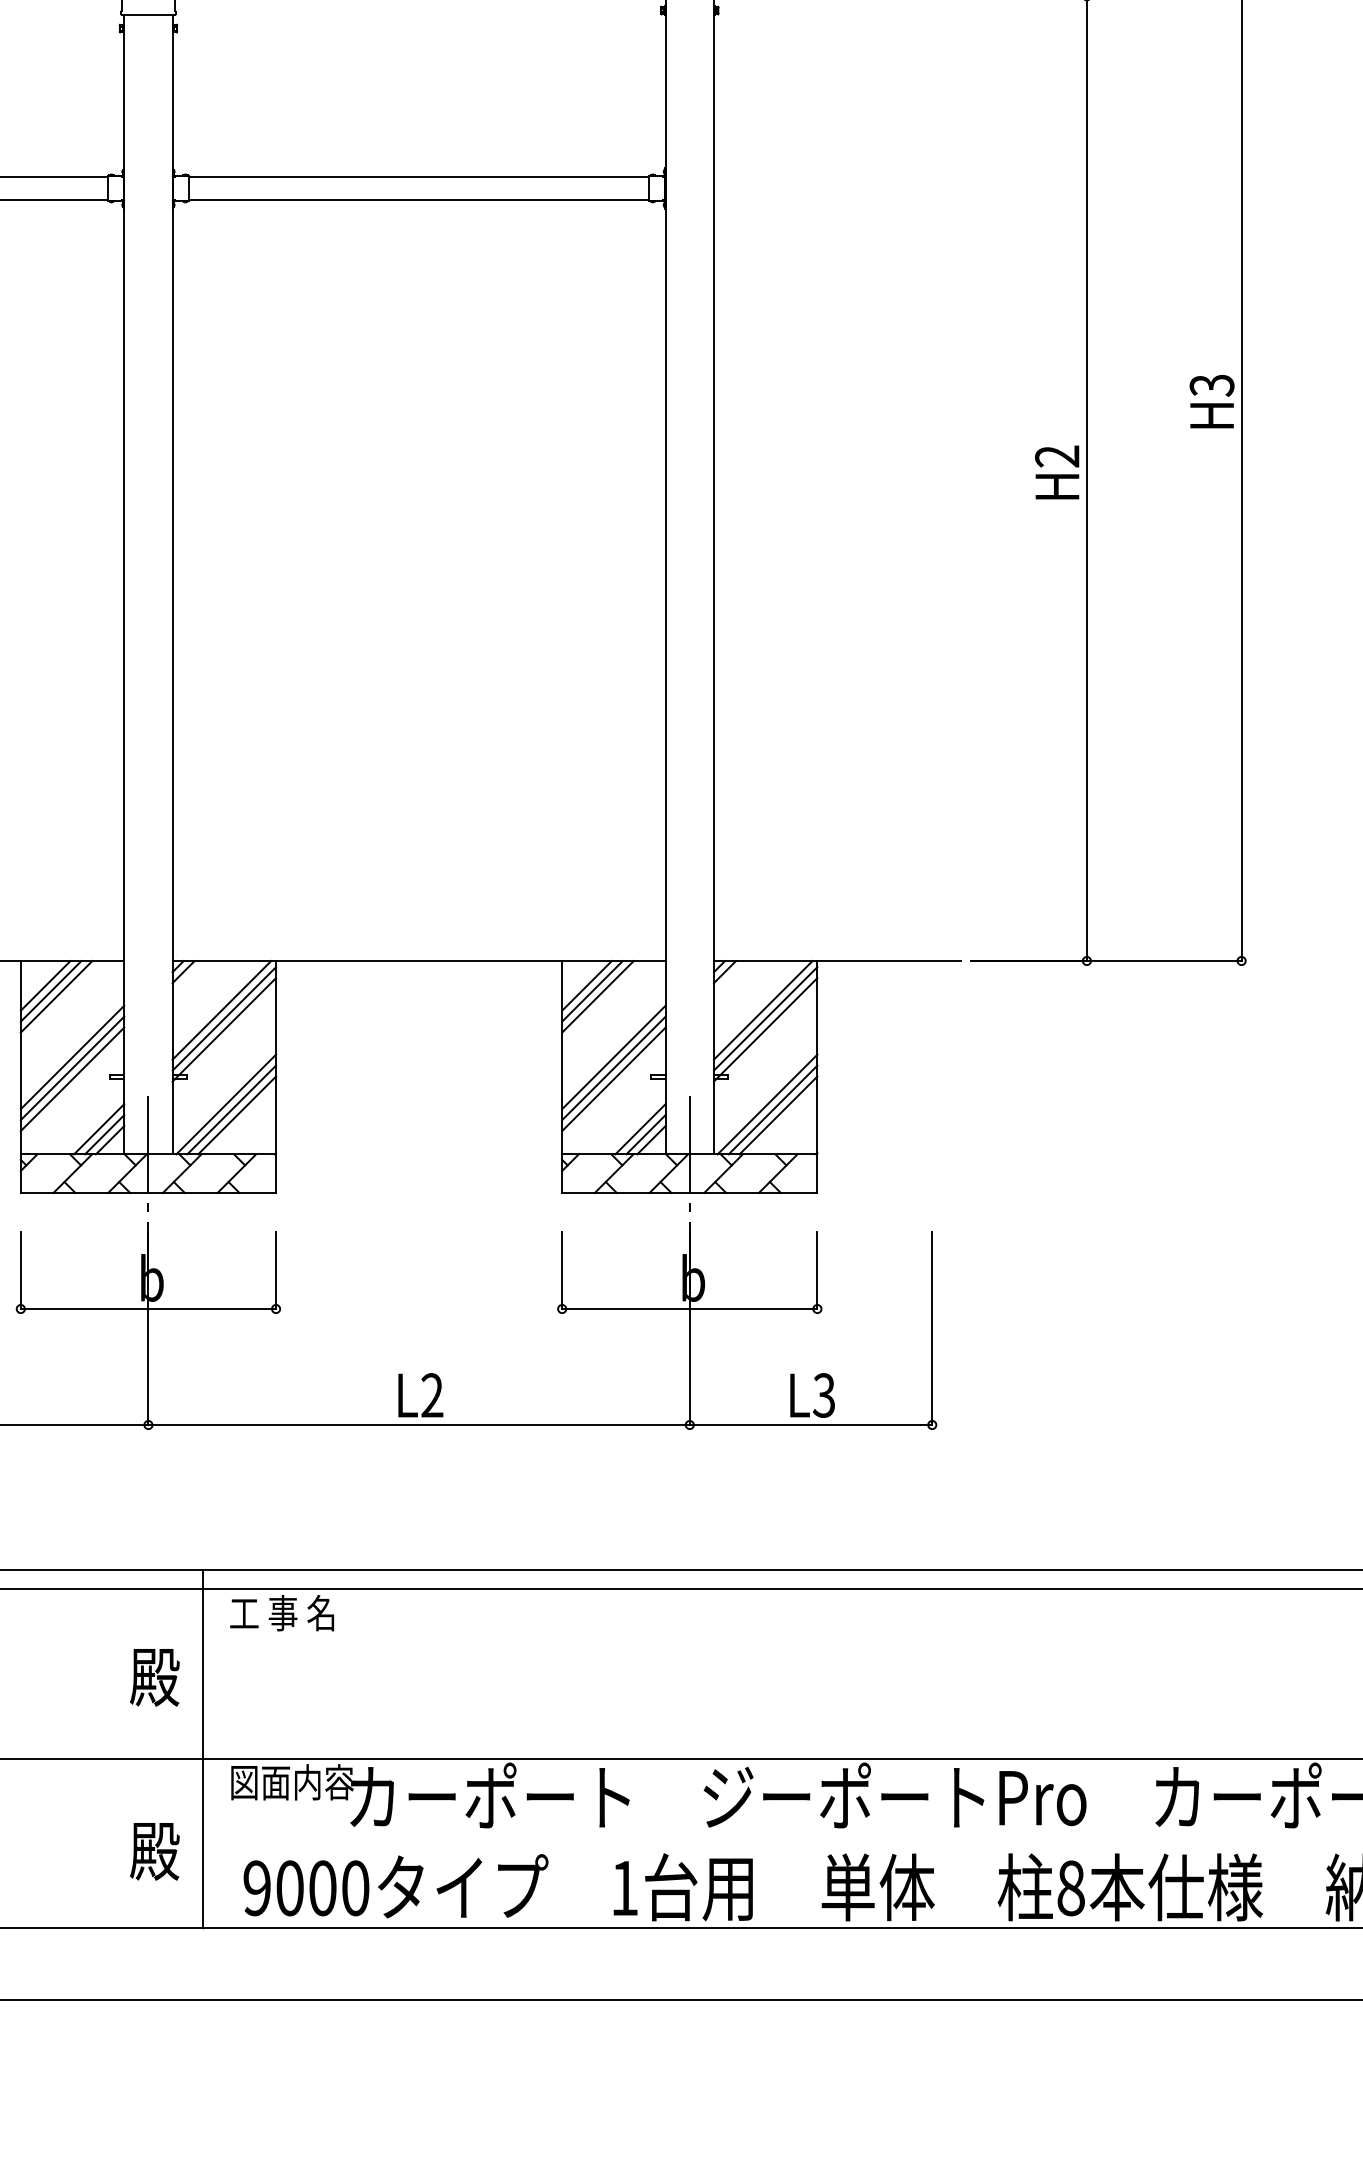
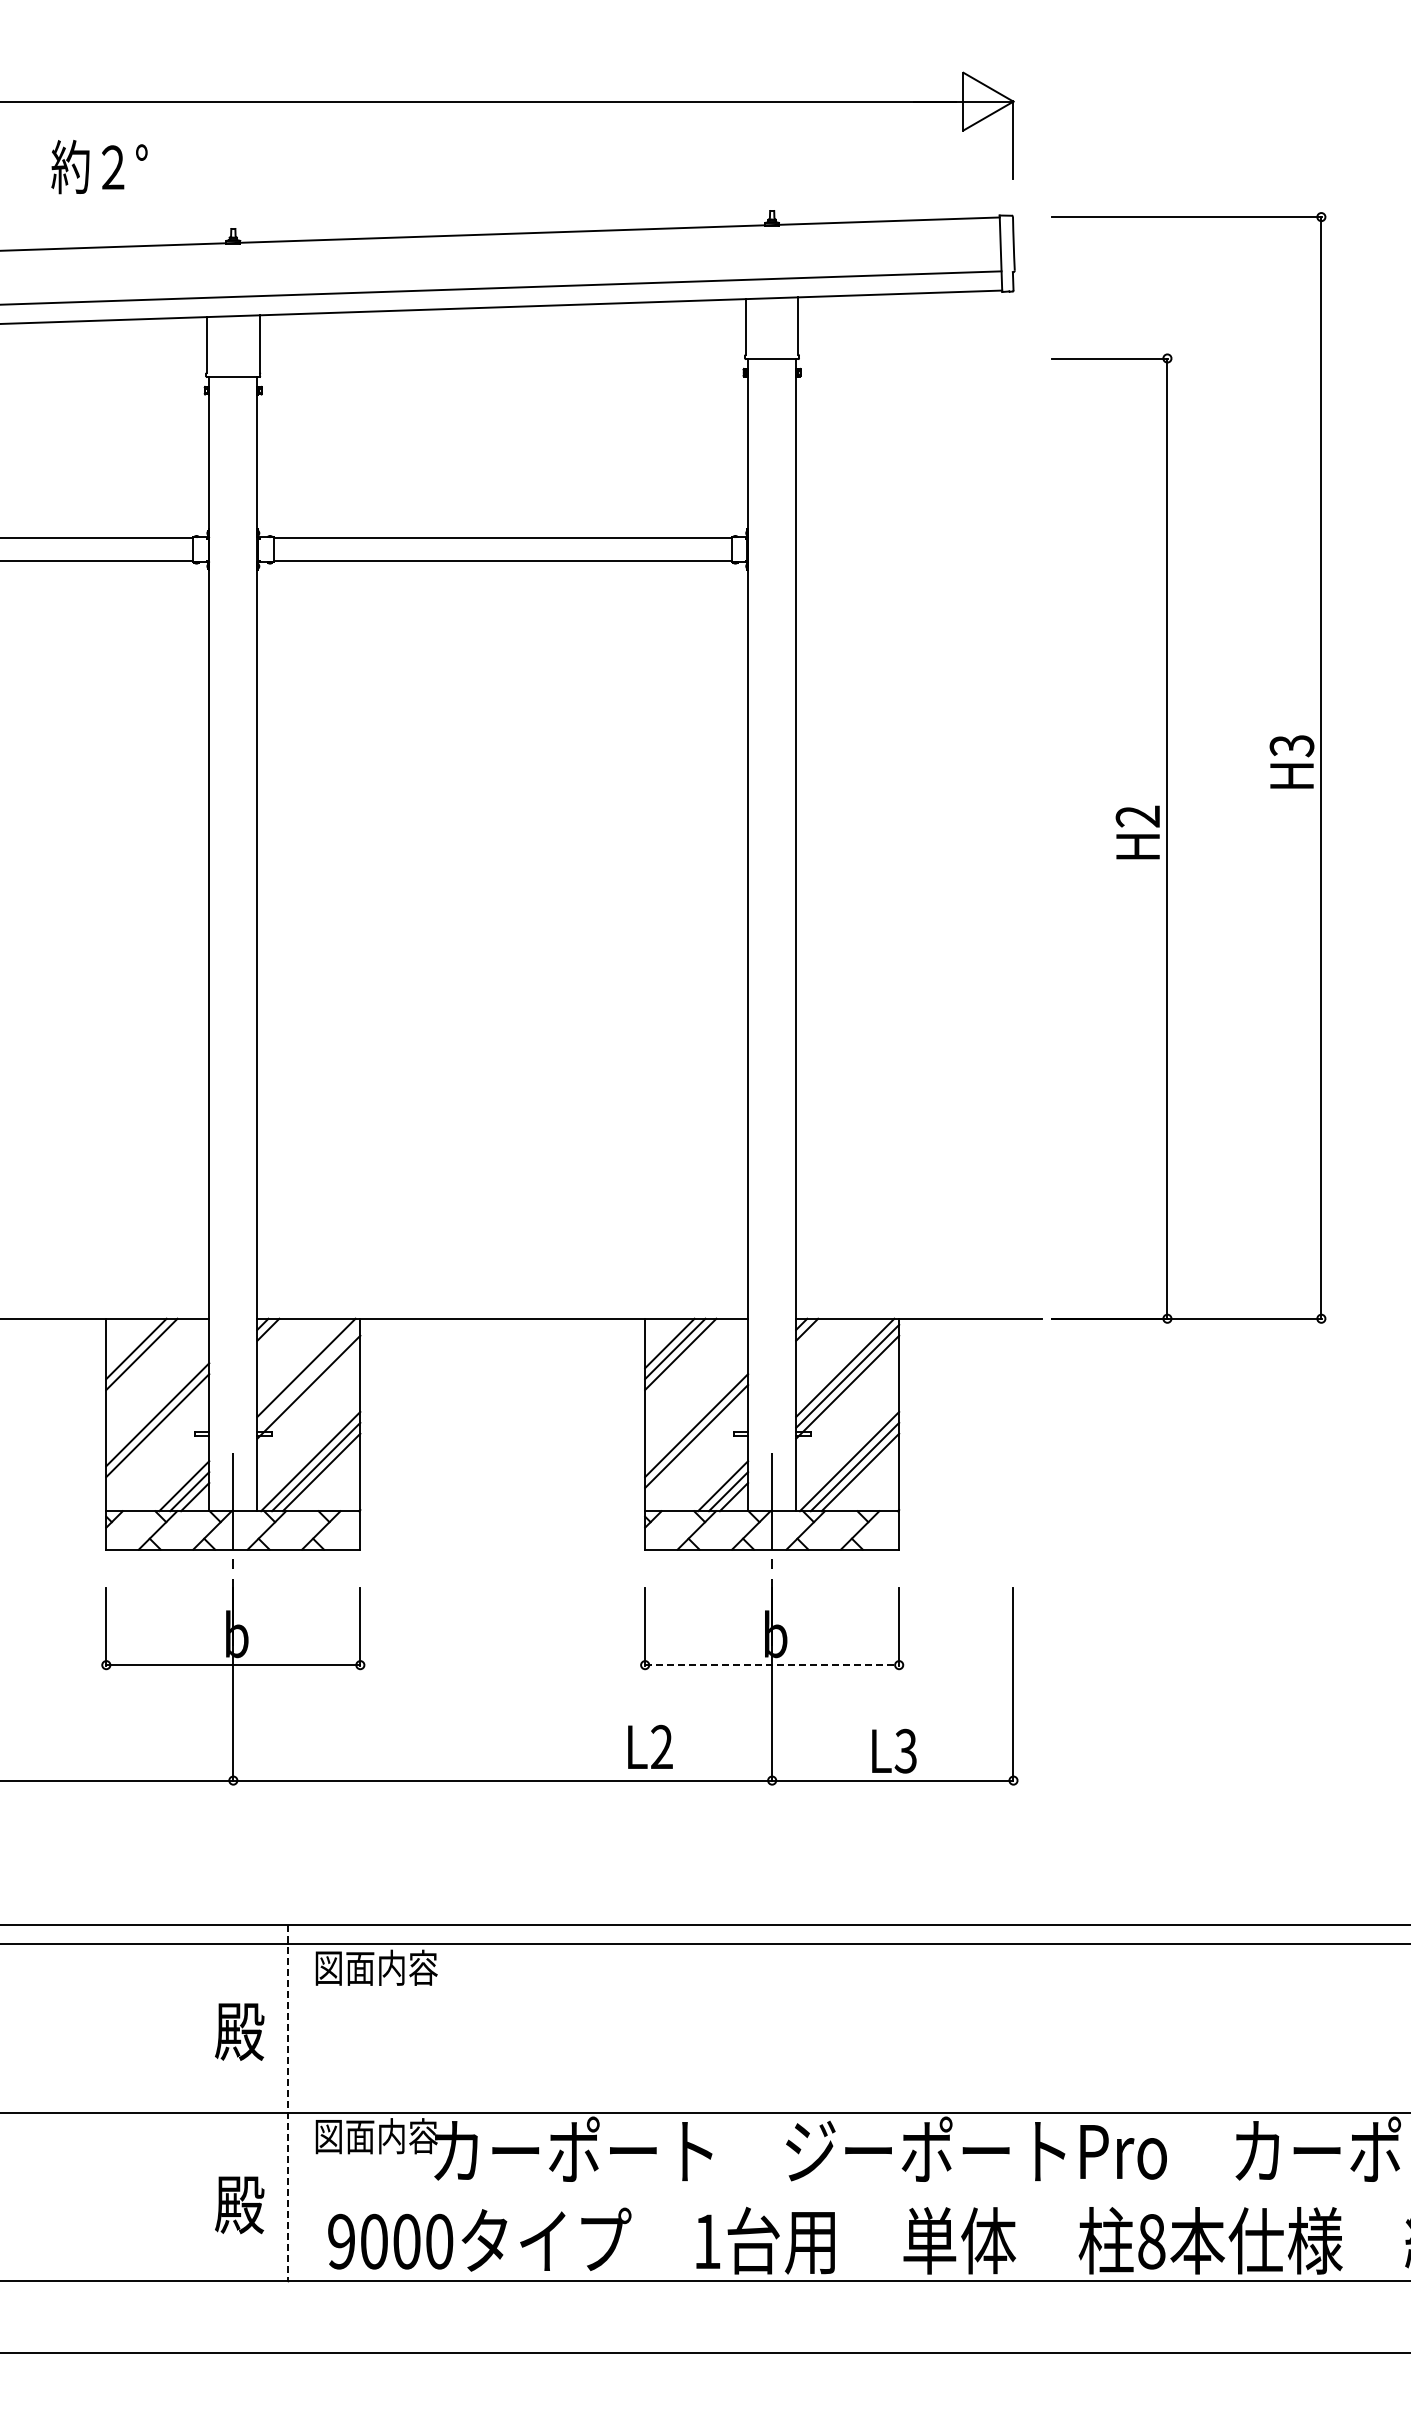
line: (45, 985) -> (130, 1343), removed
line: (223, 1018) -> (308, 1375), removed
line: (613, 1057) -> (696, 1414), removed
line: (72, 1079) -> (157, 1436), removed
line: (690, 1309) -> (772, 1665), solid -> dashed
text: (420, 1394) -> (650, 1746), moved
text: (291, 1612) -> (375, 1967), 工 事 名 -> 図面内容
line: (202, 1749) -> (287, 2103), solid -> dashed

